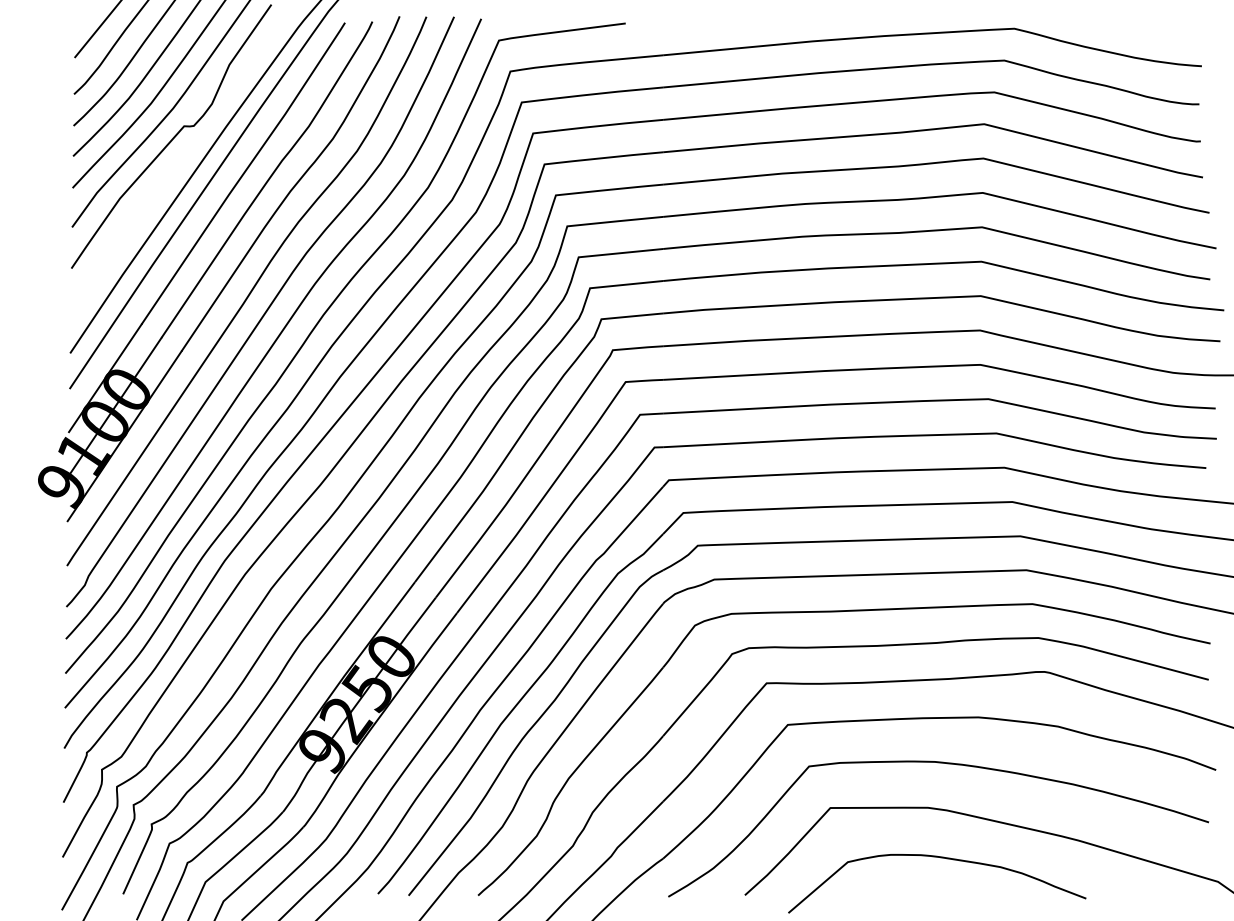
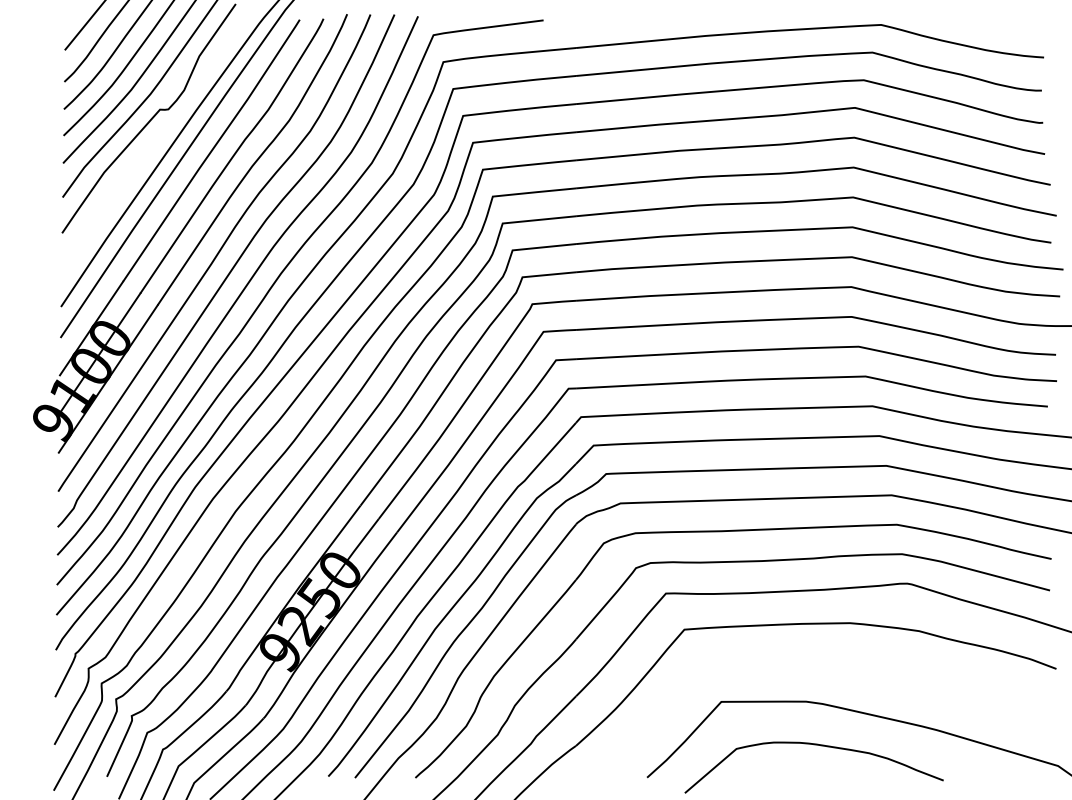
curve: (950, 764) -> (825, 664), removed

